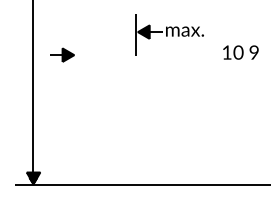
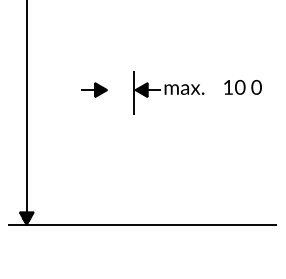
part: (169, 34) -> (168, 92), moved
text: (254, 53) -> (256, 88), 9 -> 0
part: (62, 54) -> (94, 89), moved

